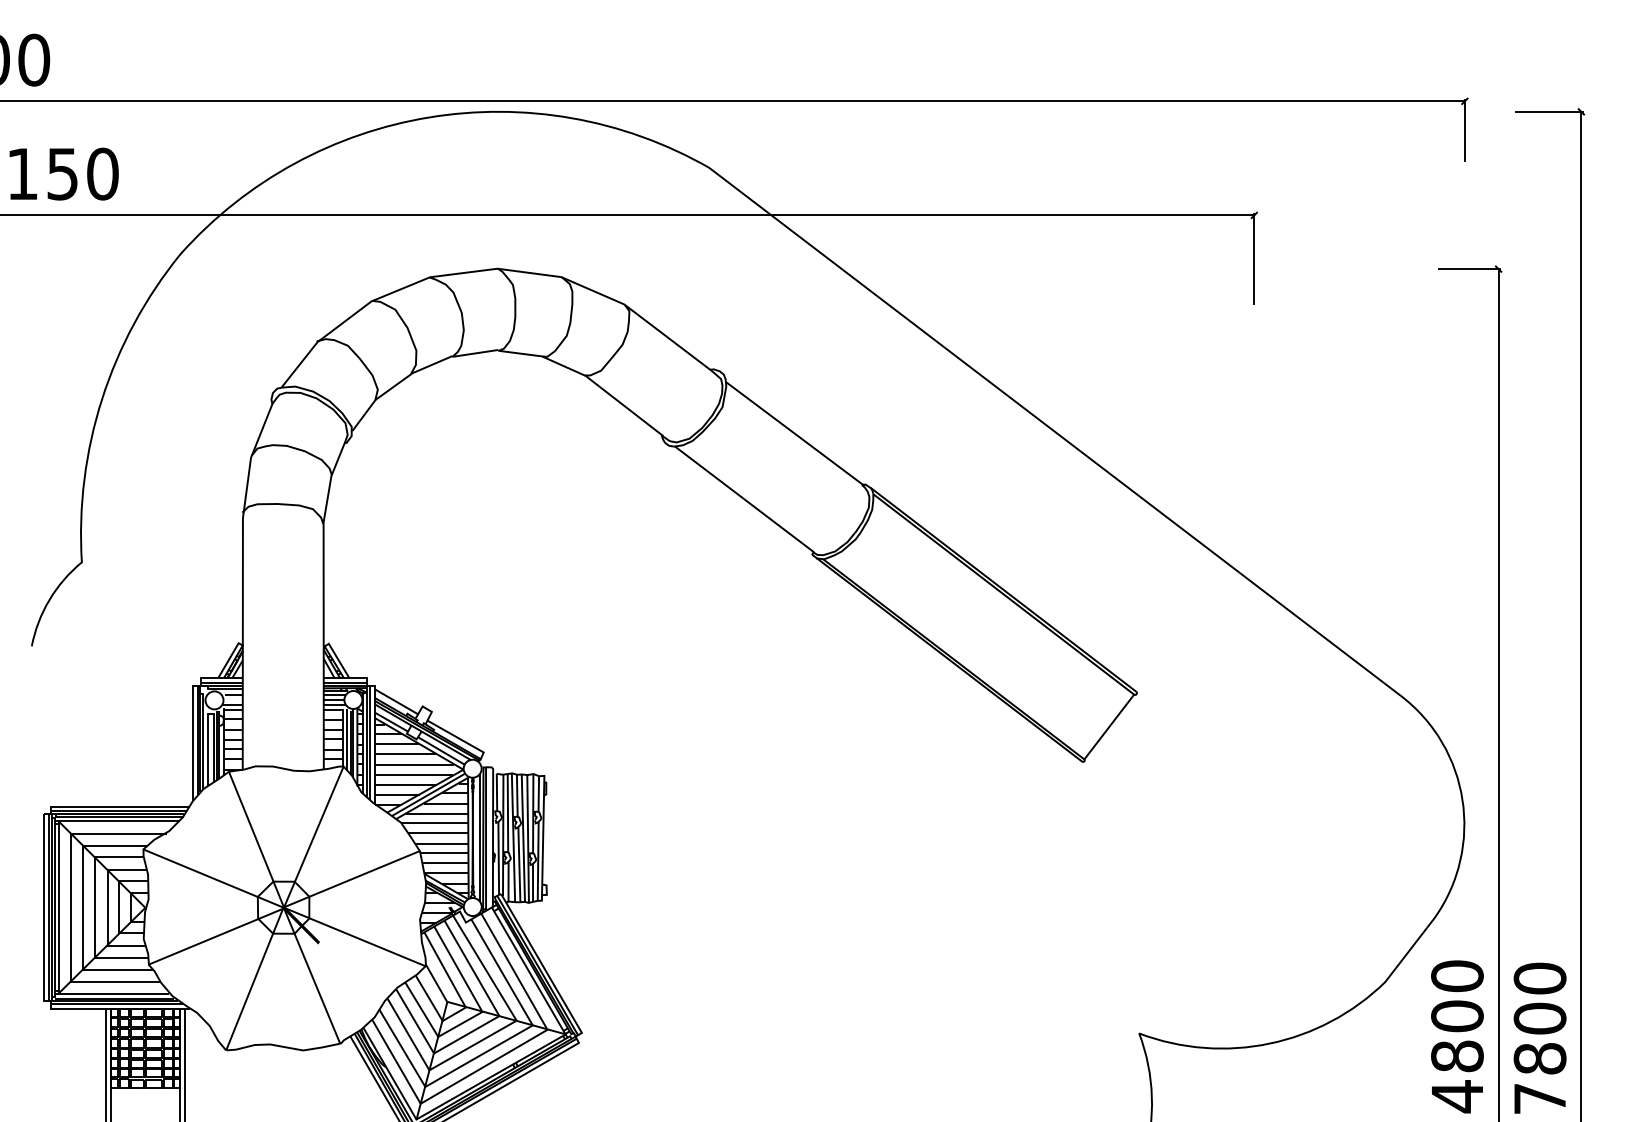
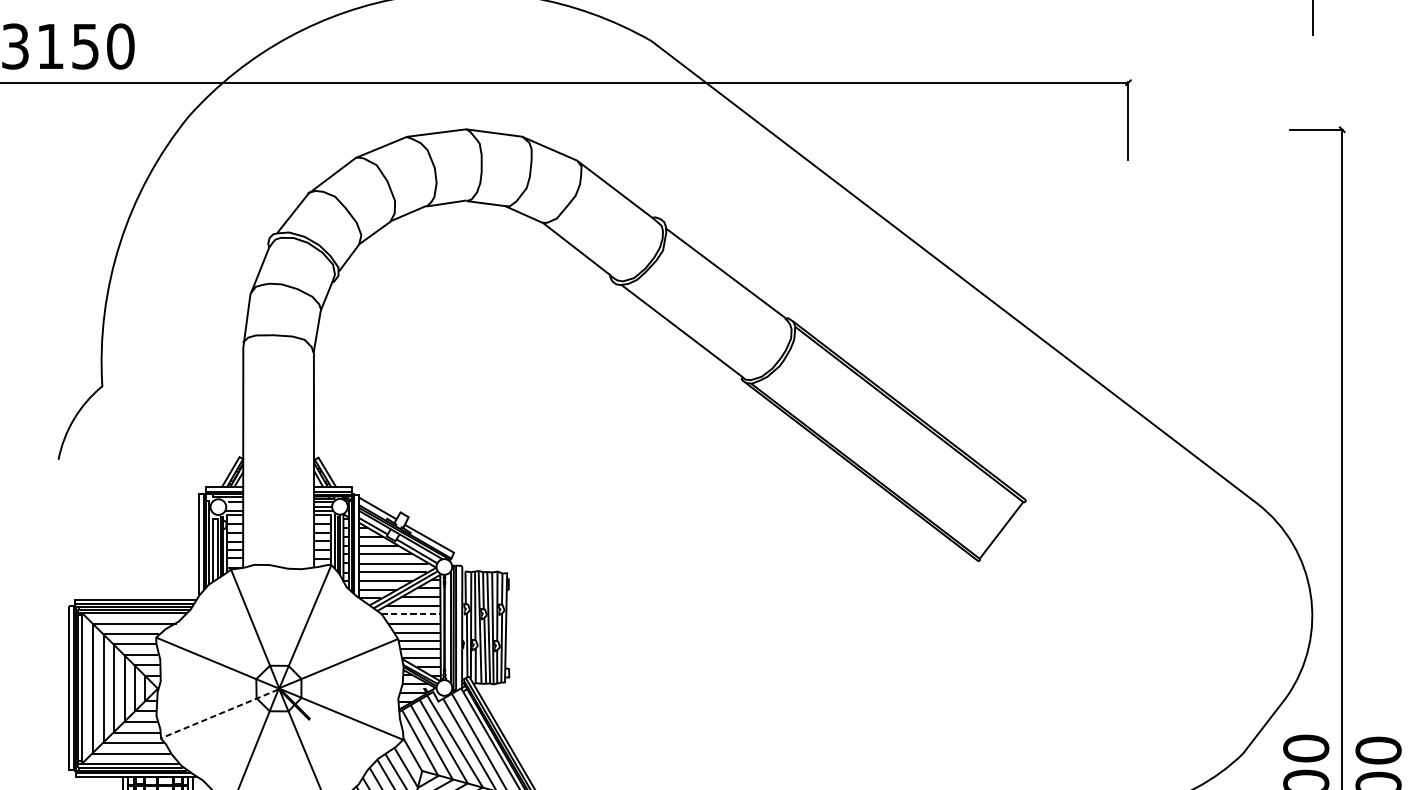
line: (434, 823) -> (410, 614), solid -> dashed
line: (215, 936) -> (219, 713), solid -> dashed

